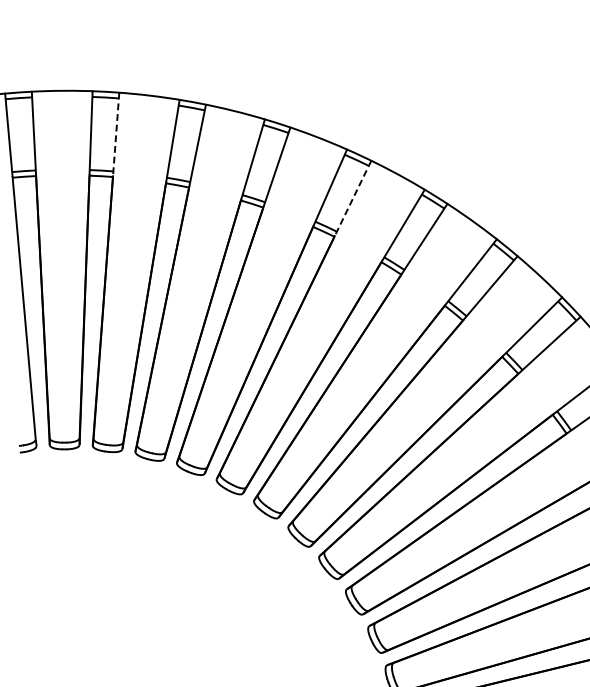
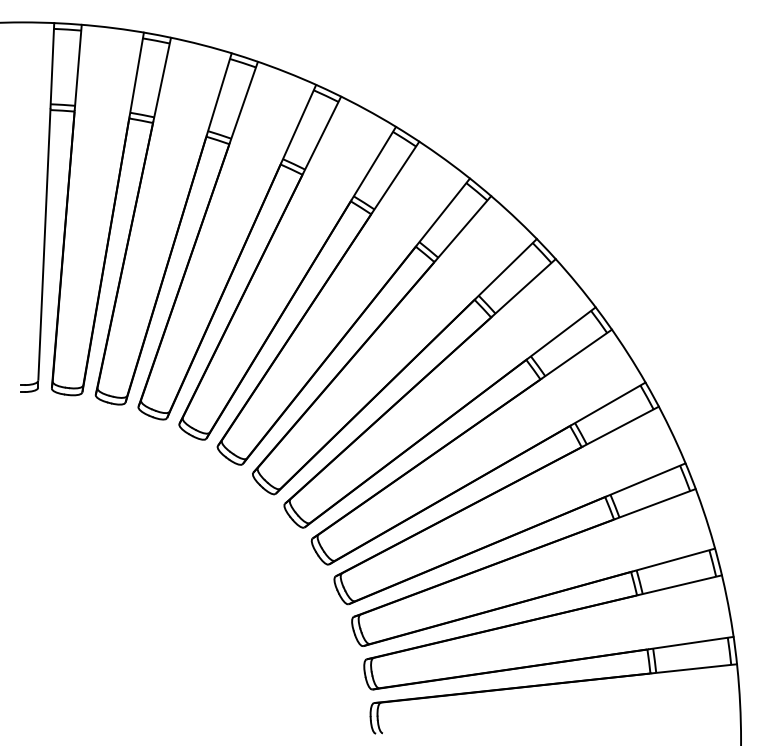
line: (116, 133) -> (162, 79), dashed -> solid
line: (353, 198) -> (395, 177), dashed -> solid

